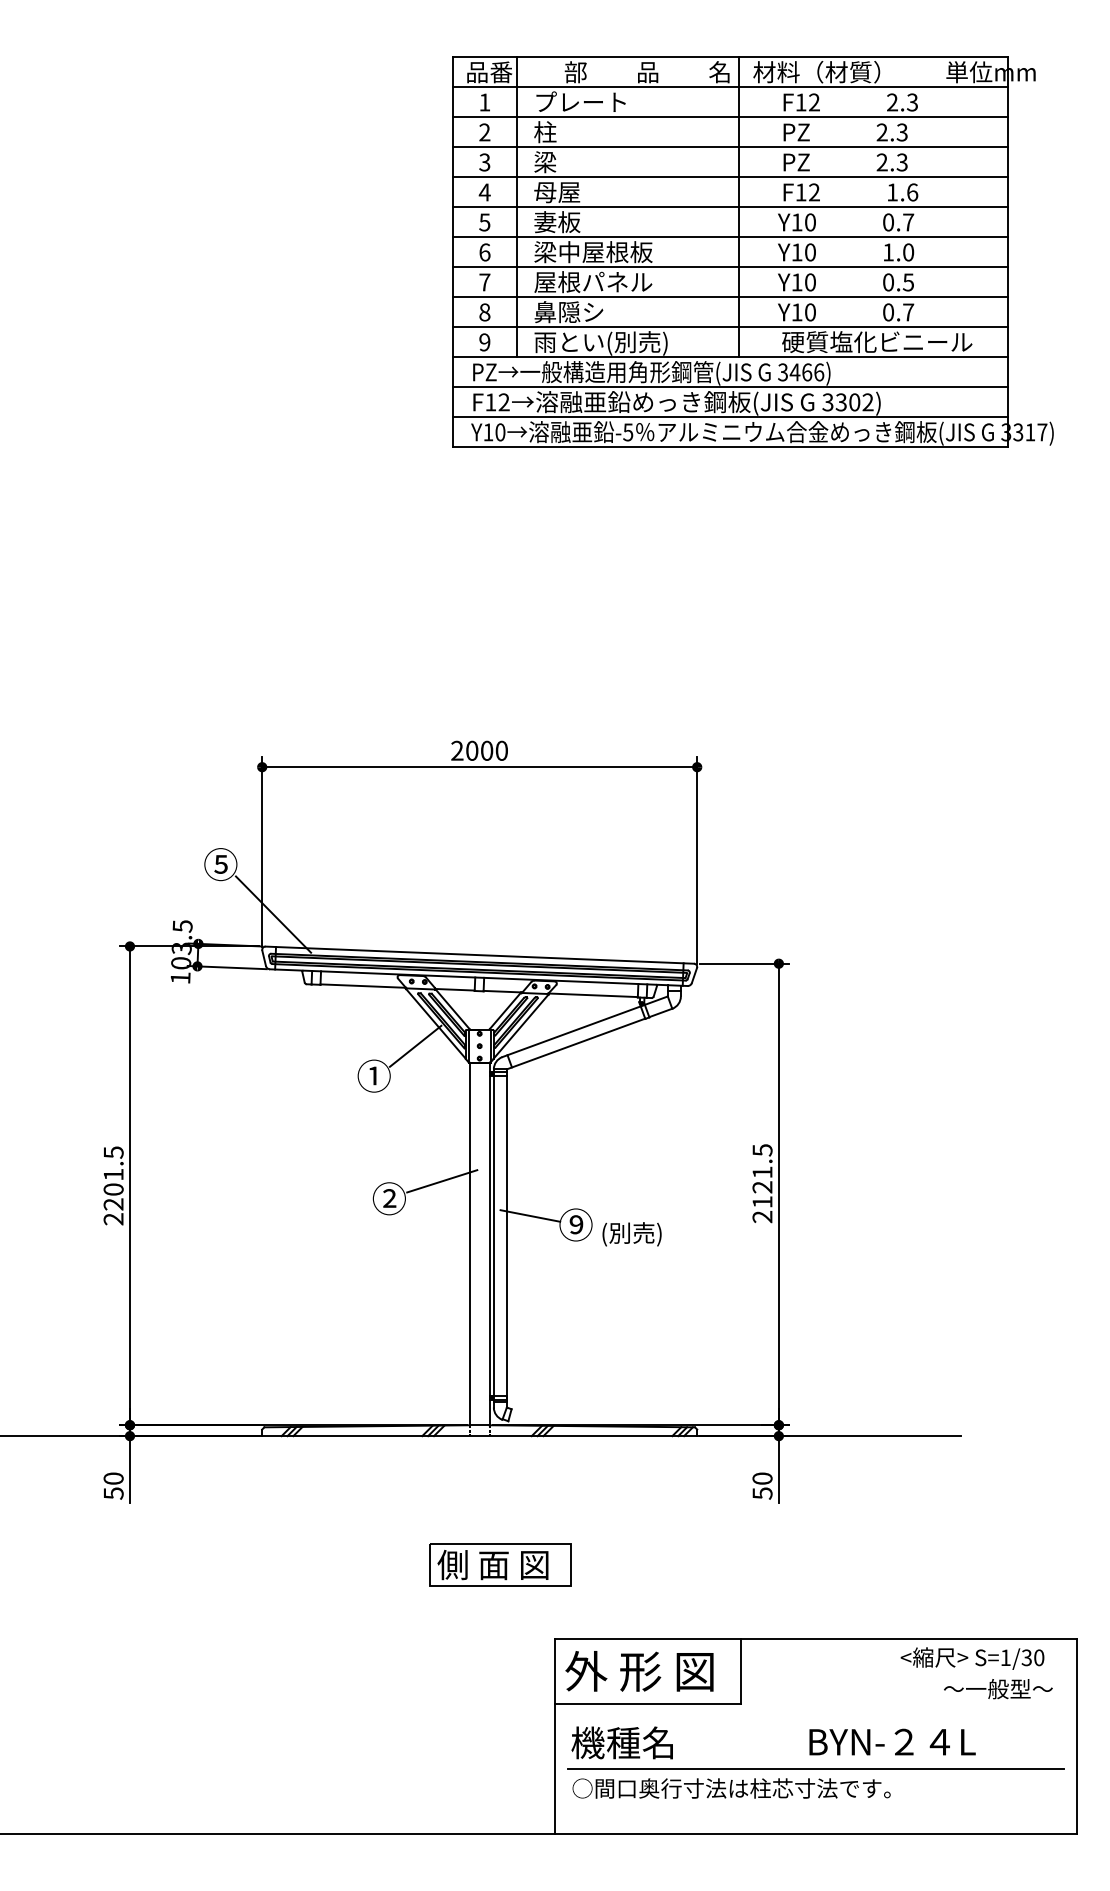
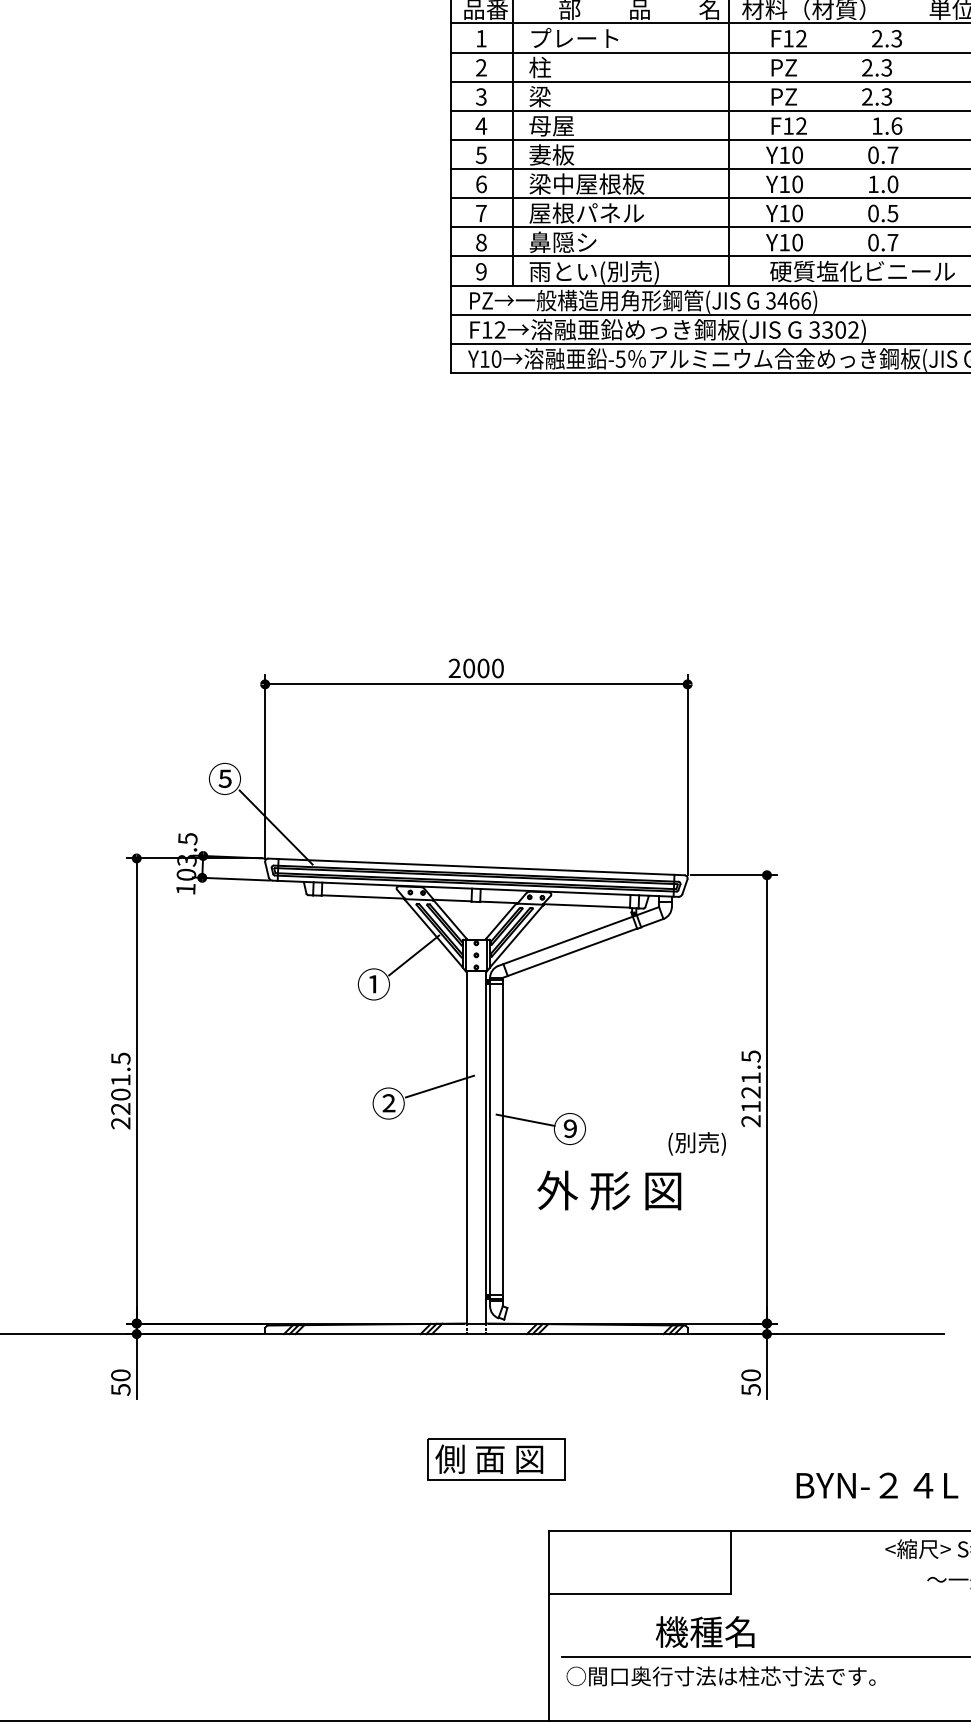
text: (631, 1234) -> (696, 1144), moved
text: (639, 1671) -> (609, 1190), moved
text: (892, 1741) -> (877, 1485), moved
text: (621, 1742) -> (704, 1631), moved

